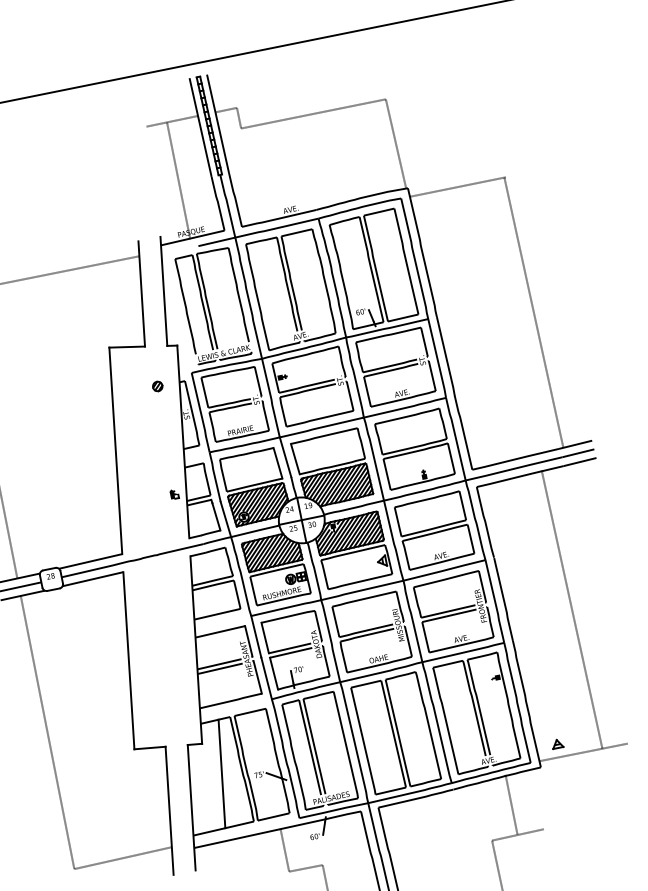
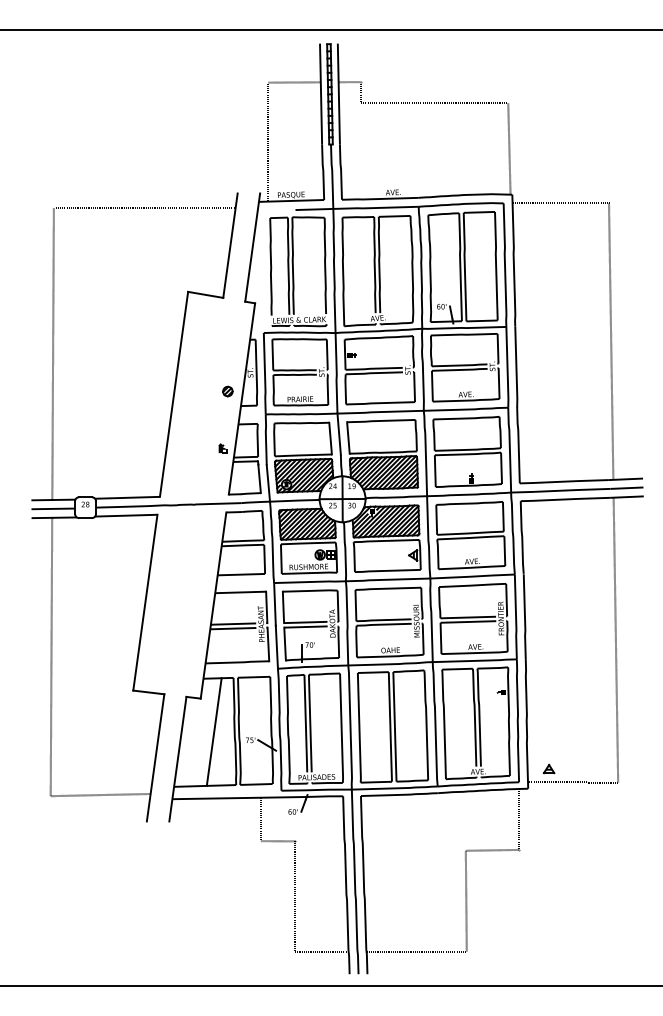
line: (178, 180) -> (267, 141), moved
part: (157, 386) -> (227, 391), moved
line: (571, 609) -> (615, 639), moved
line: (510, 803) -> (518, 818), moved

